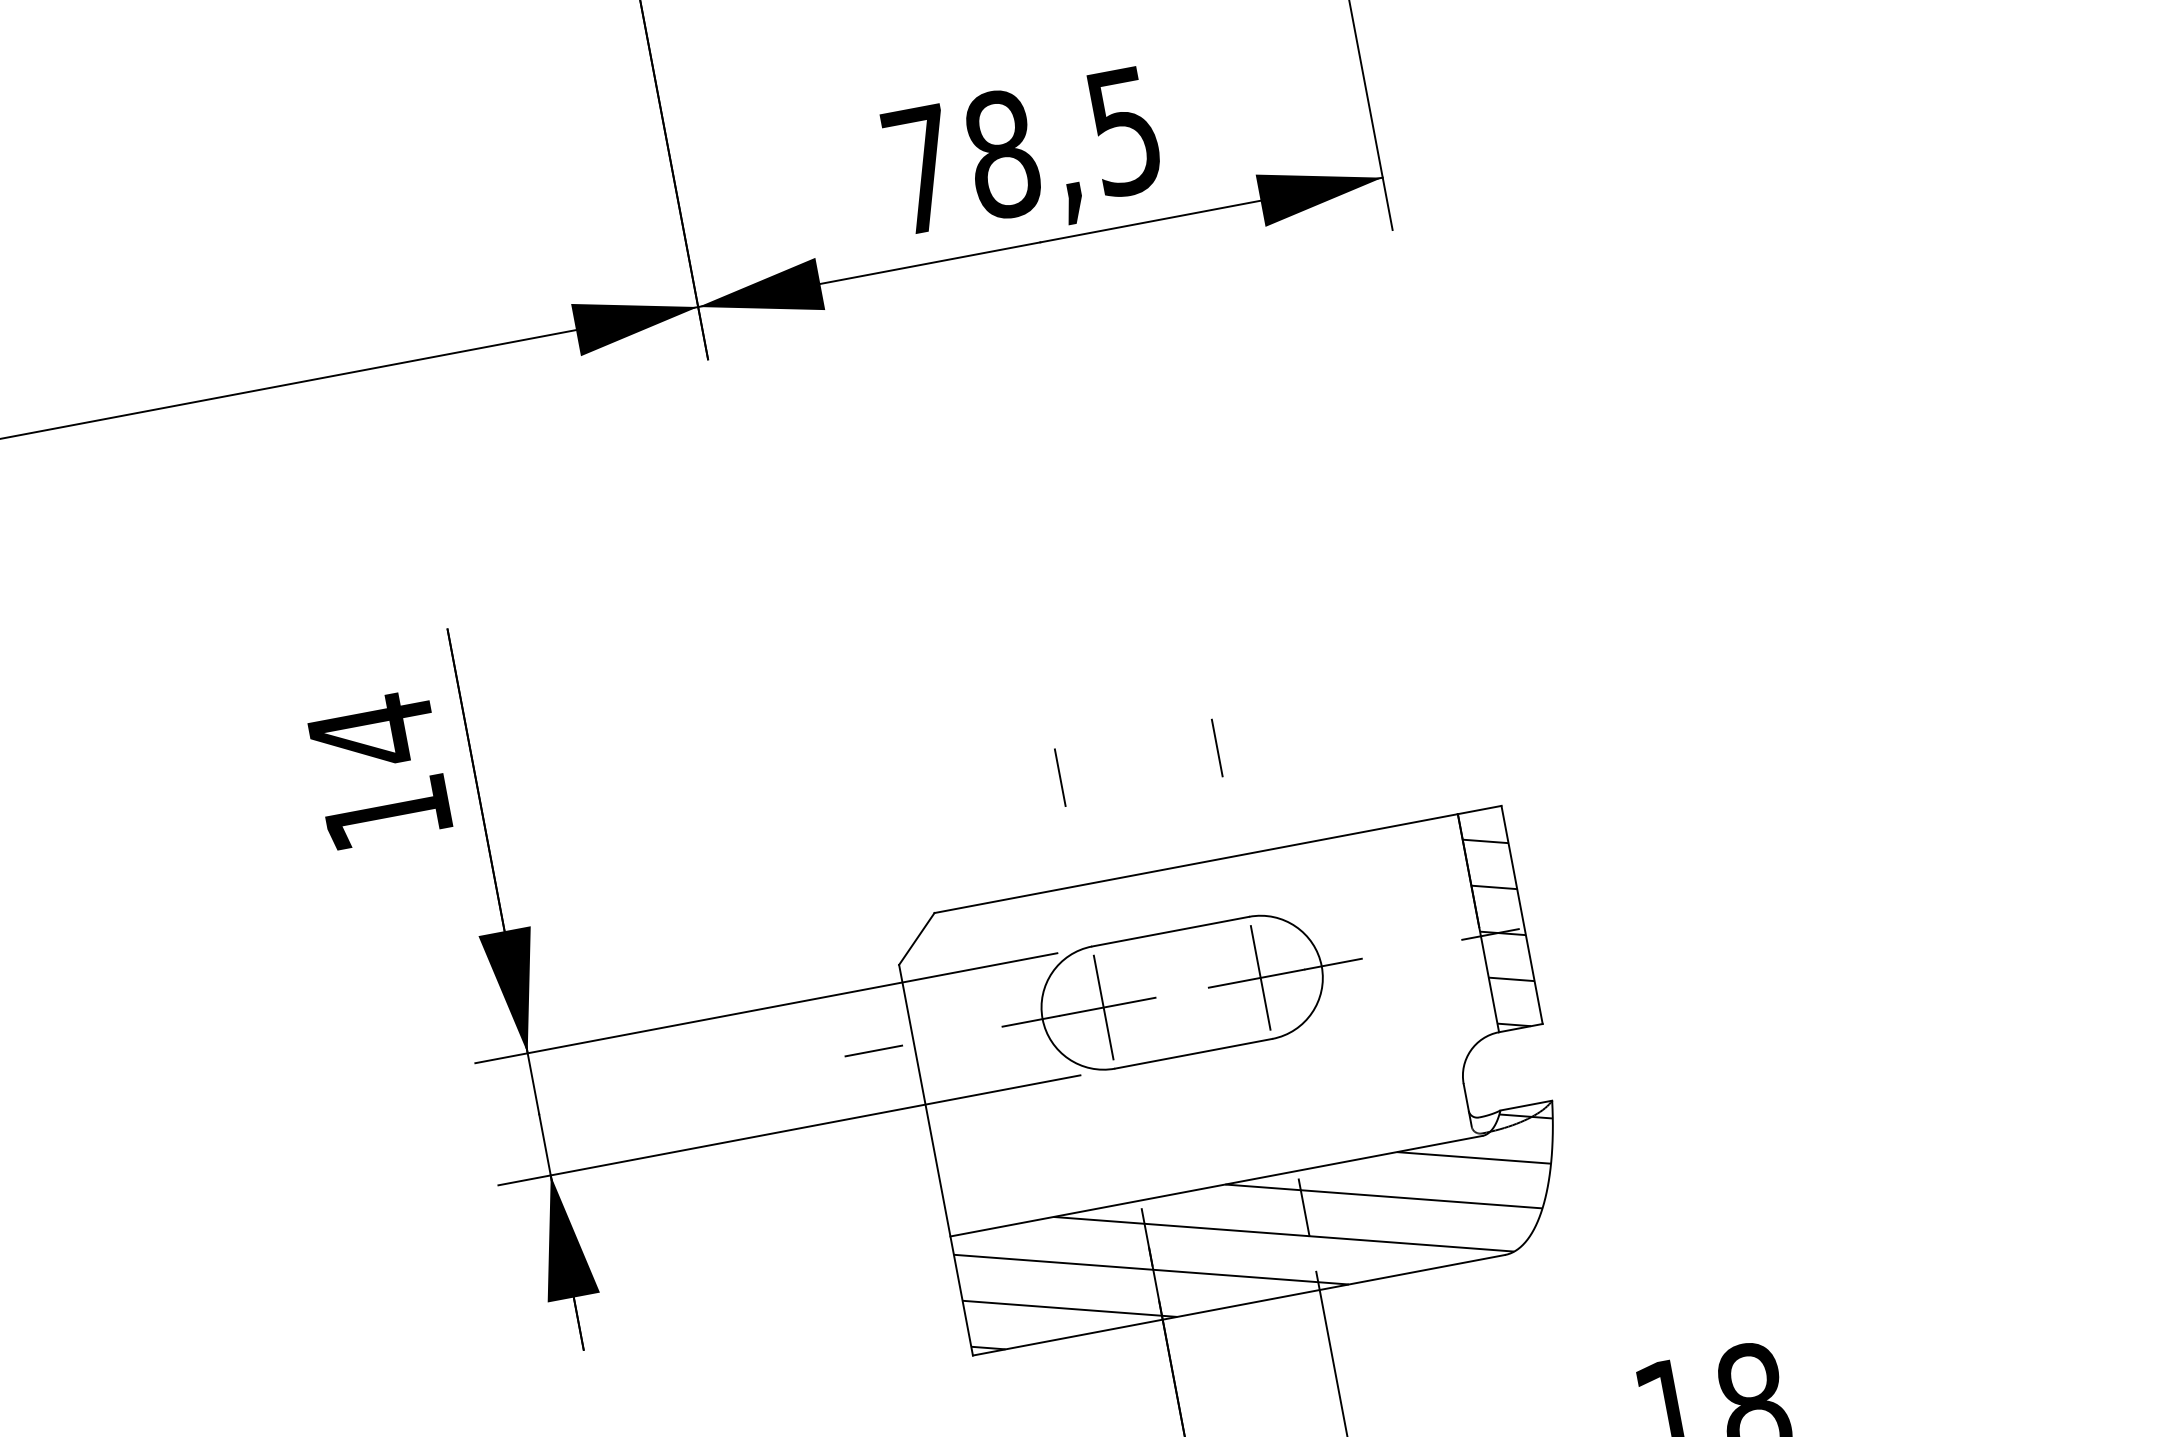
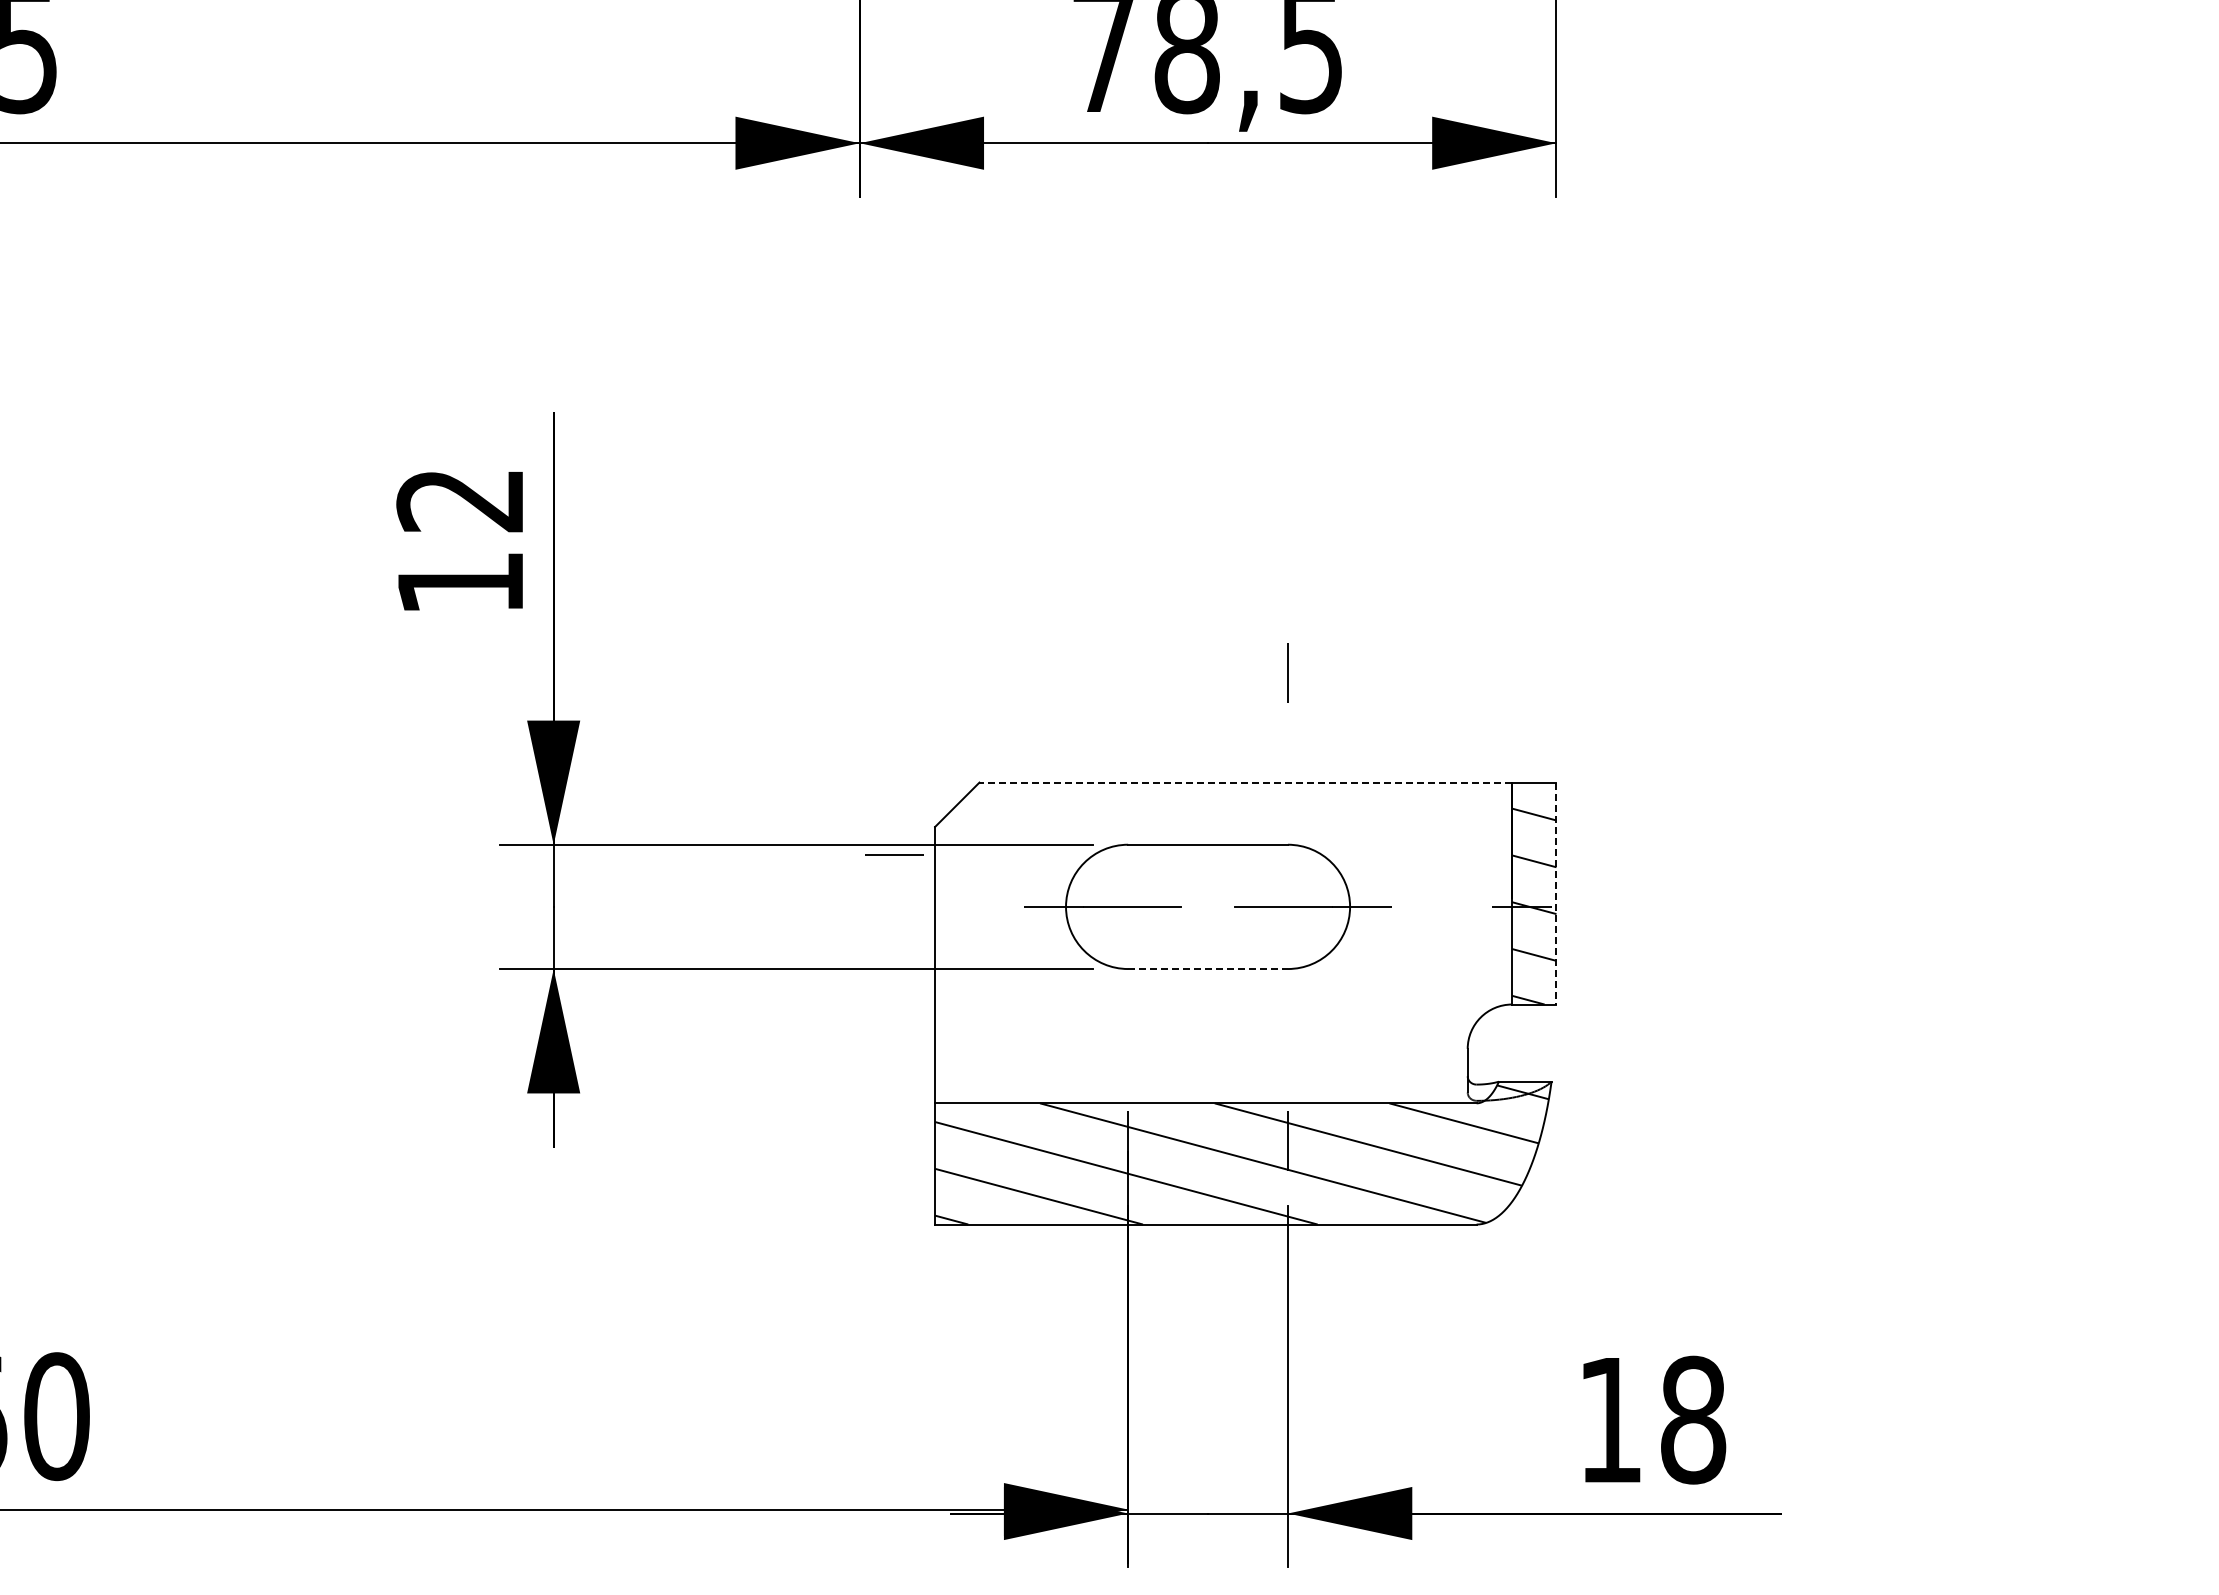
text: (371, 732) -> (459, 500), 14 -> 12
line: (1059, 777) -> (1127, 672), removed
line: (1195, 863) -> (1245, 782), solid -> dashed
line: (1522, 914) -> (1556, 893), solid -> dashed
line: (1260, 977) -> (1287, 906), removed
line: (1103, 1007) -> (1128, 906), removed
line: (874, 1050) -> (894, 854), moved
line: (1194, 1054) -> (1208, 969), solid -> dashed

